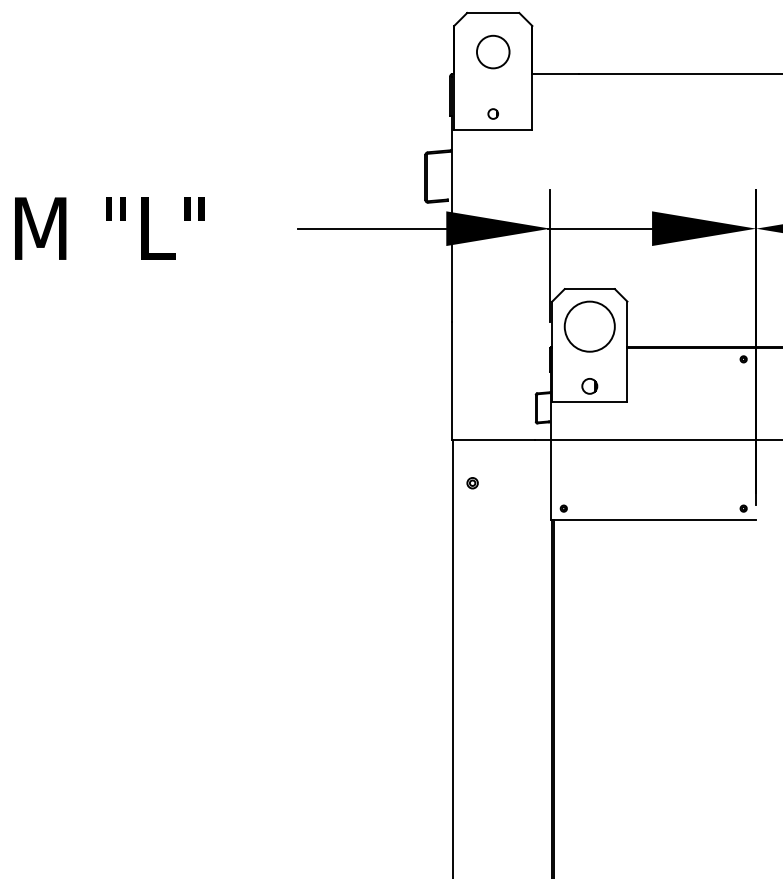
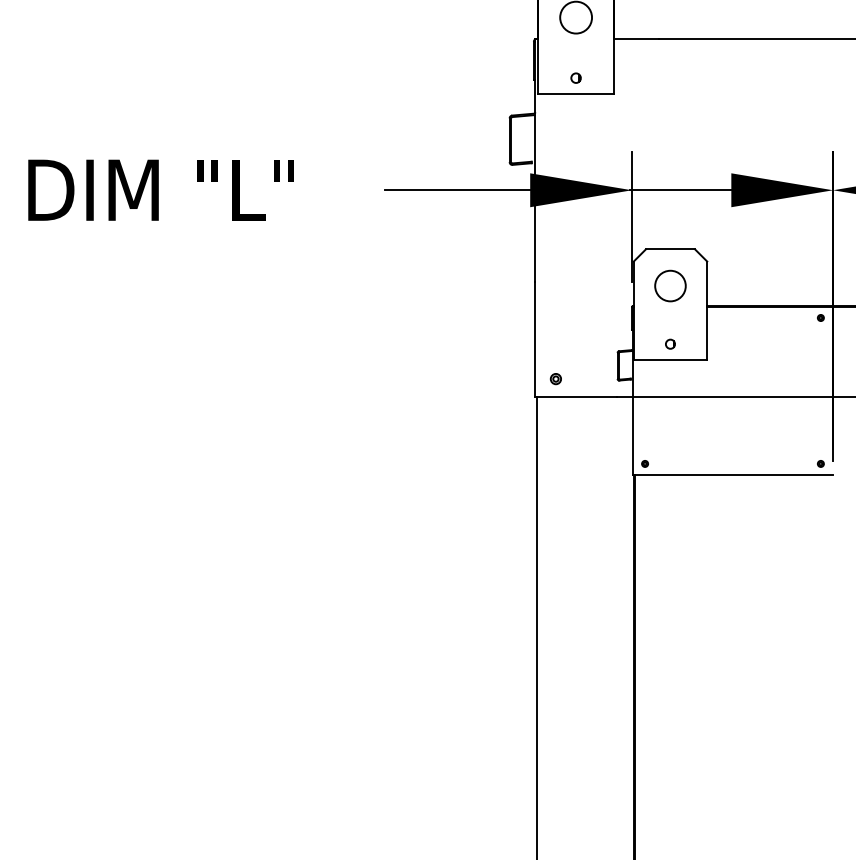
circle: (589, 326) -> (670, 285), size x0.62
circle: (589, 385) -> (670, 343), size x0.62
part: (472, 483) -> (555, 379), moved

